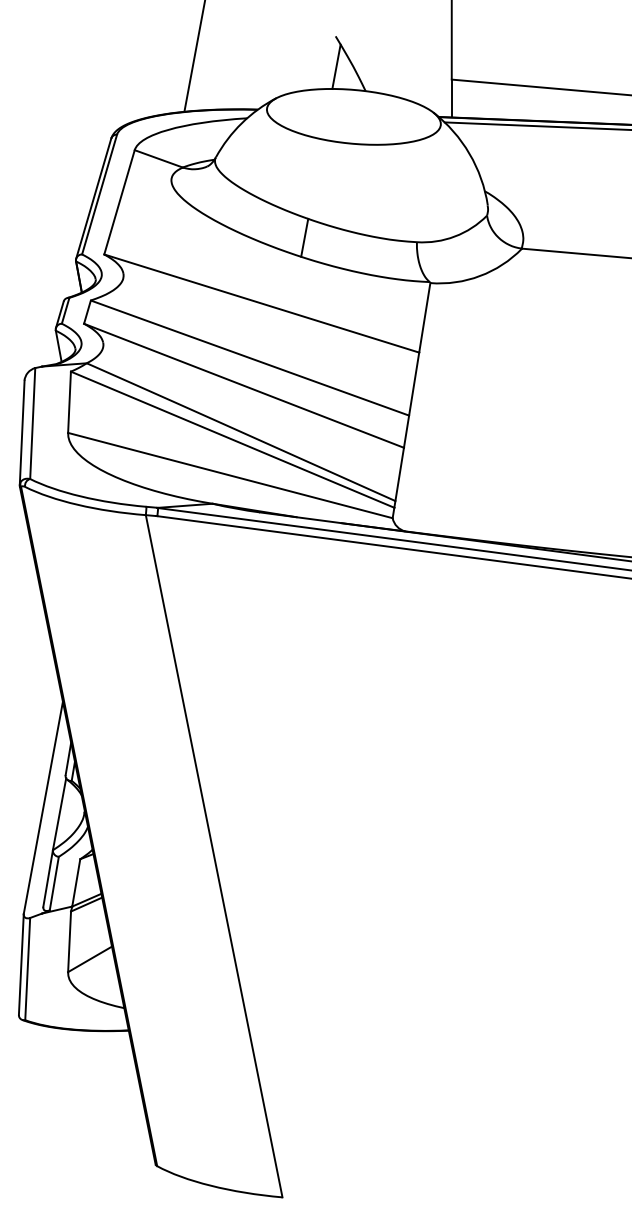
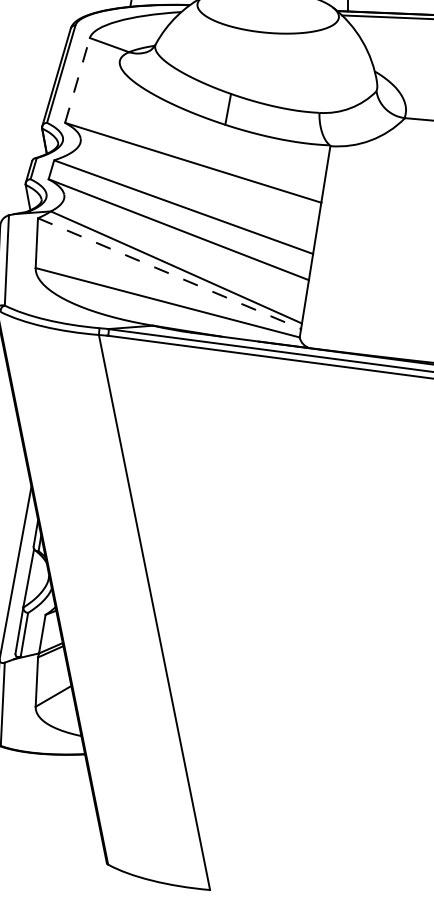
line: (119, 201) -> (77, 79), solid -> dashed
line: (233, 439) -> (170, 273), solid -> dashed

